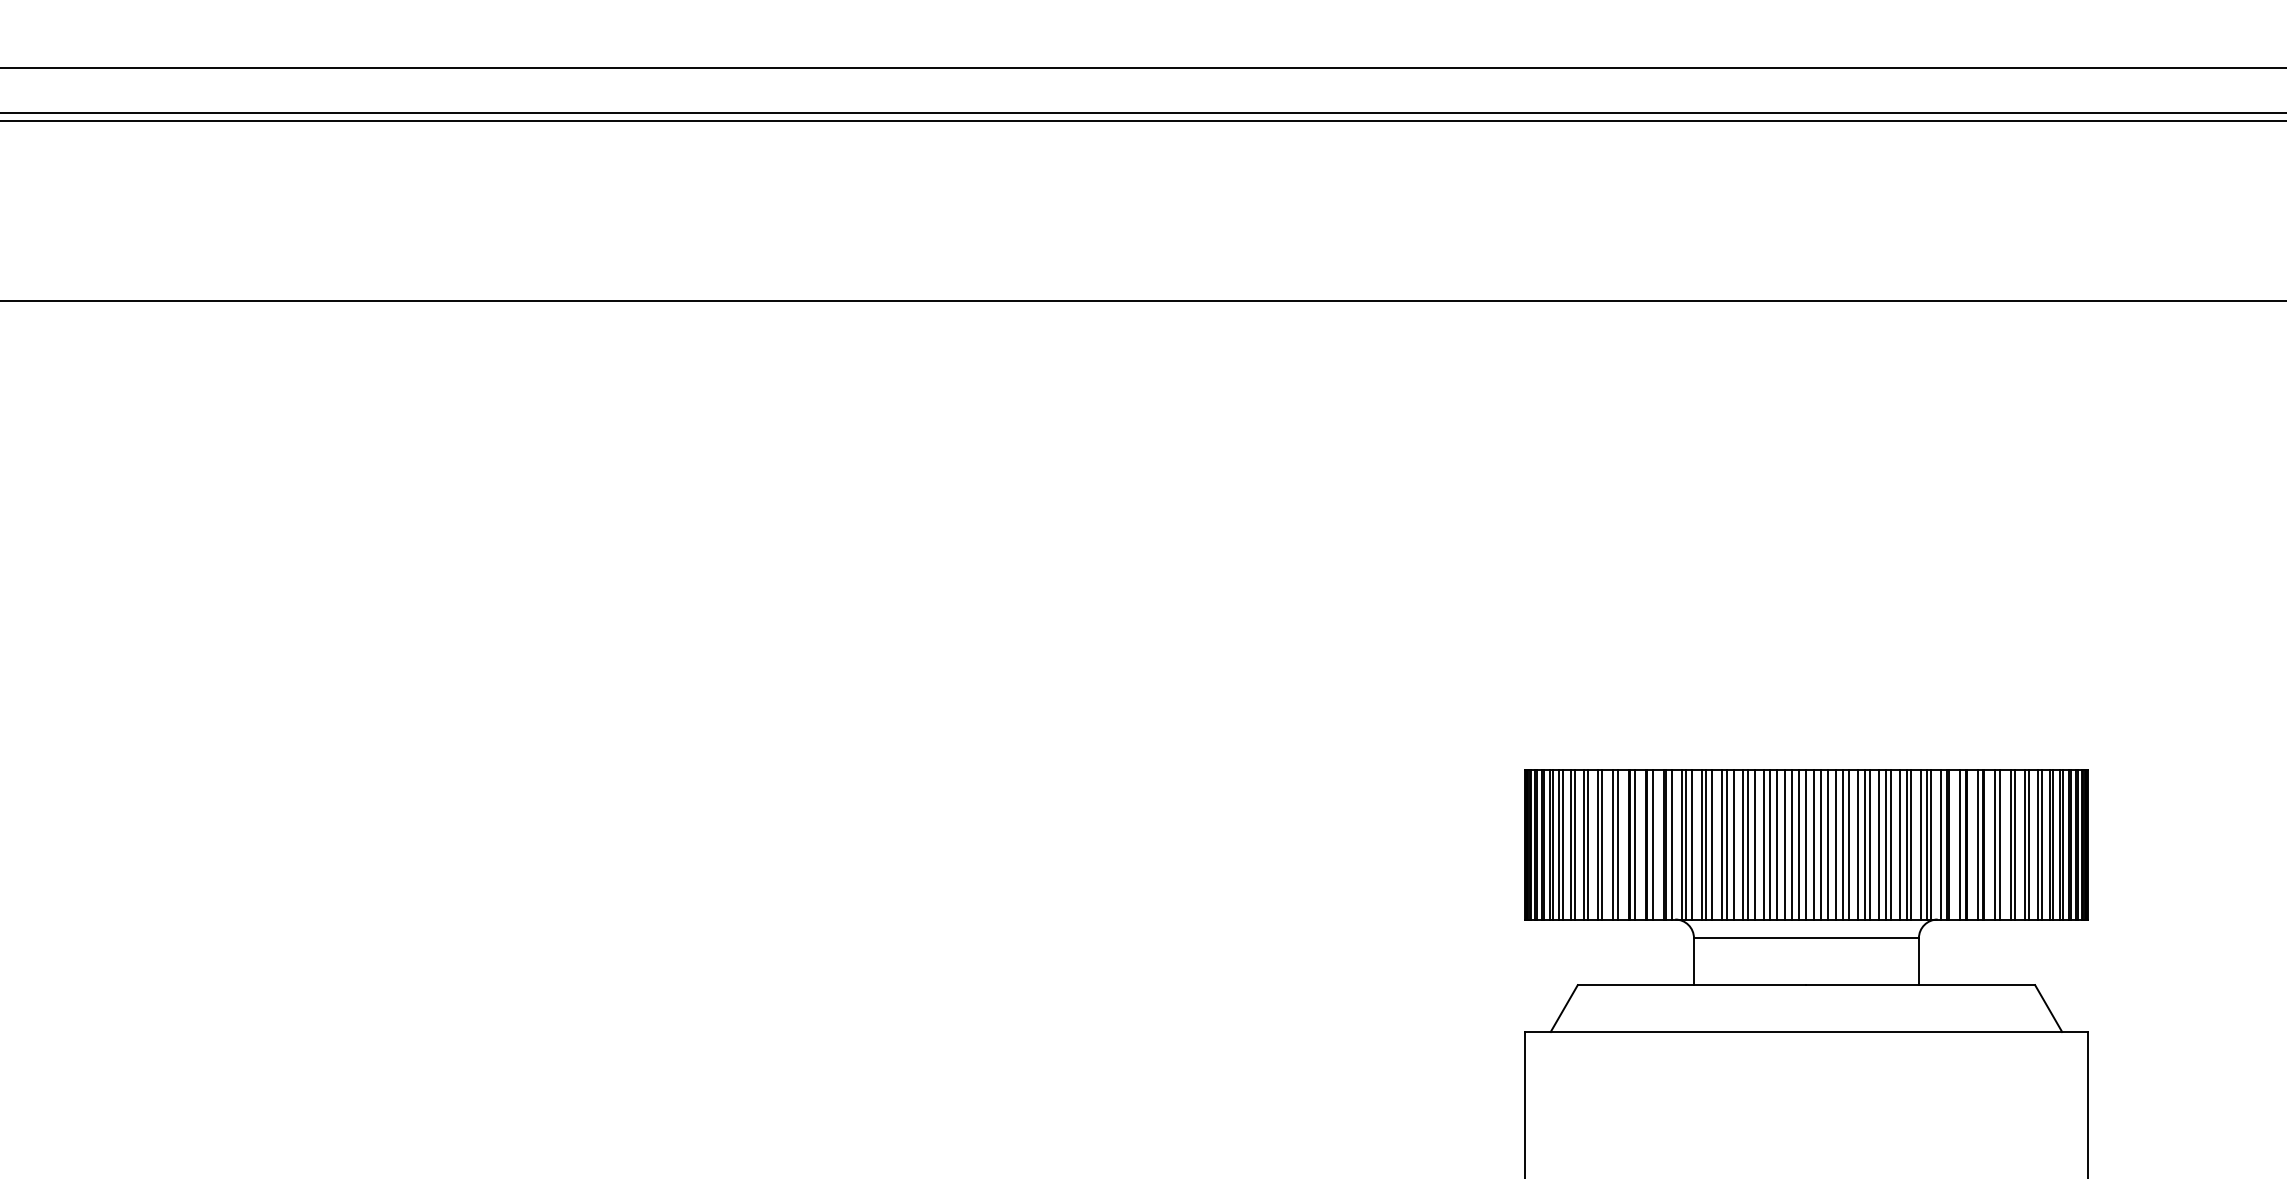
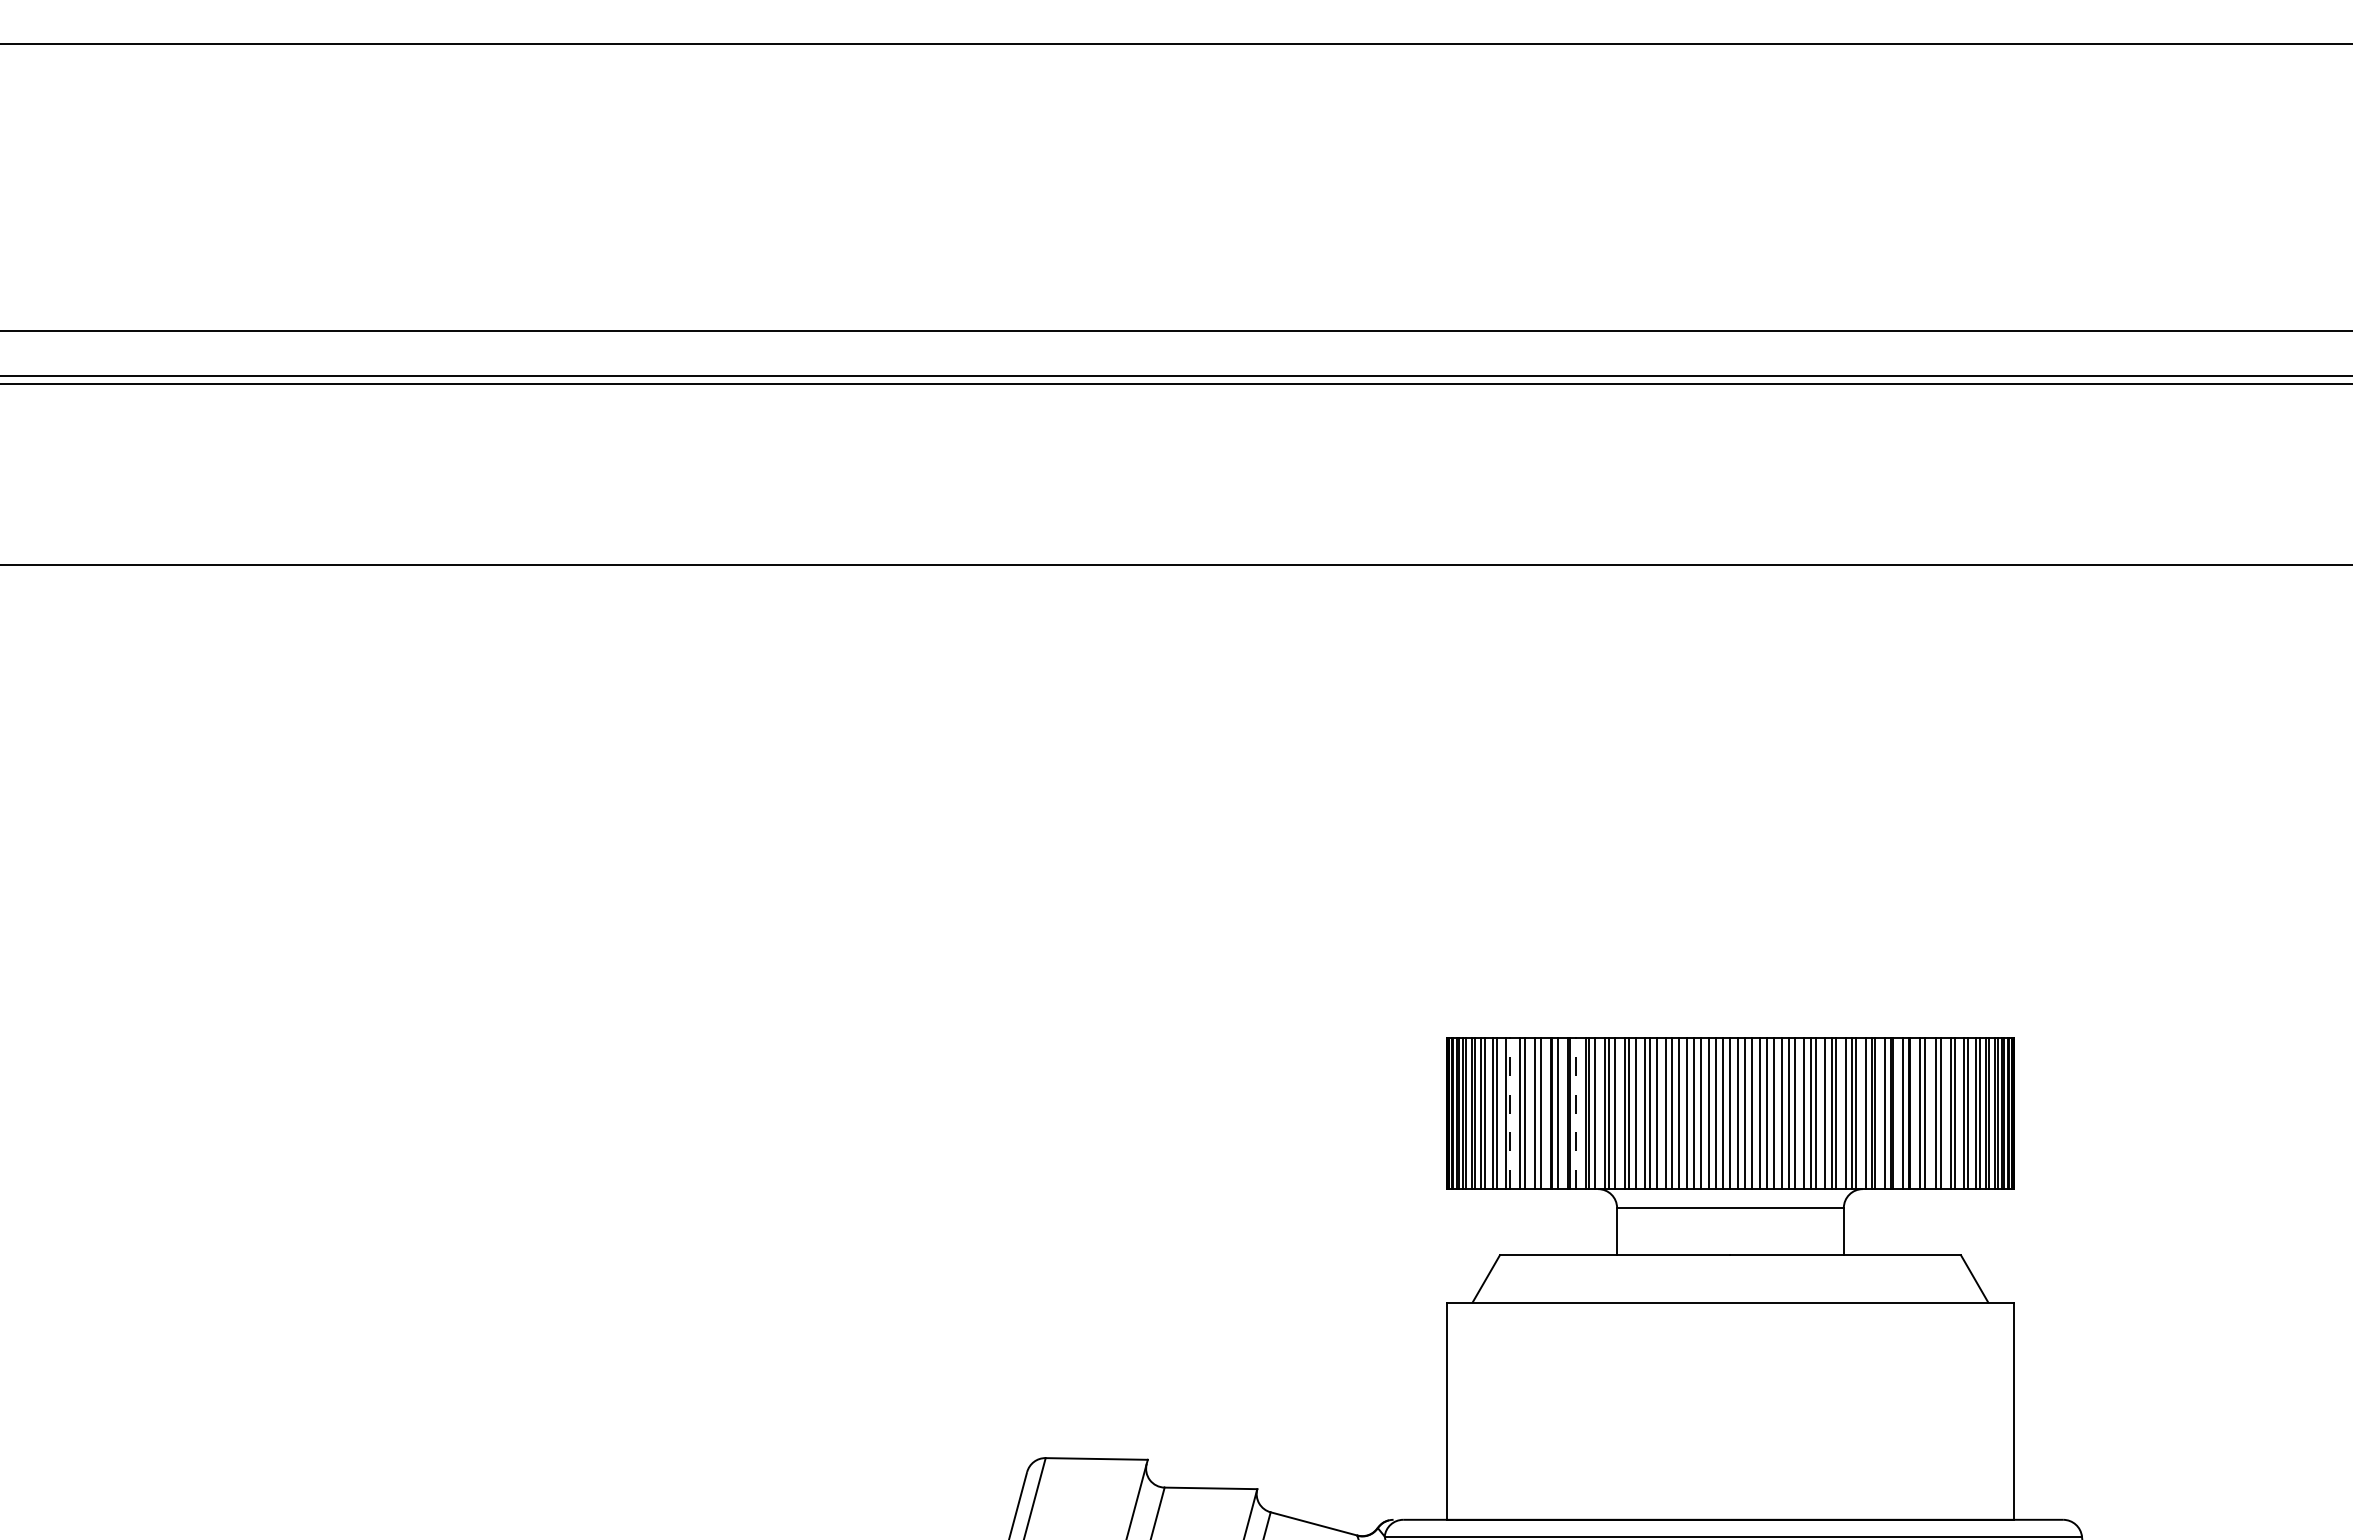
line: (1588, 844) -> (1510, 1113), solid -> dashed
line: (1652, 844) -> (1575, 1113), solid -> dashed

